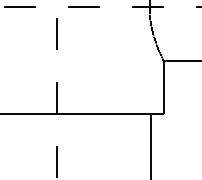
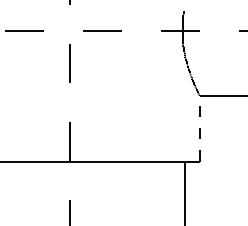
line: (164, 87) -> (200, 128), solid -> dashed

